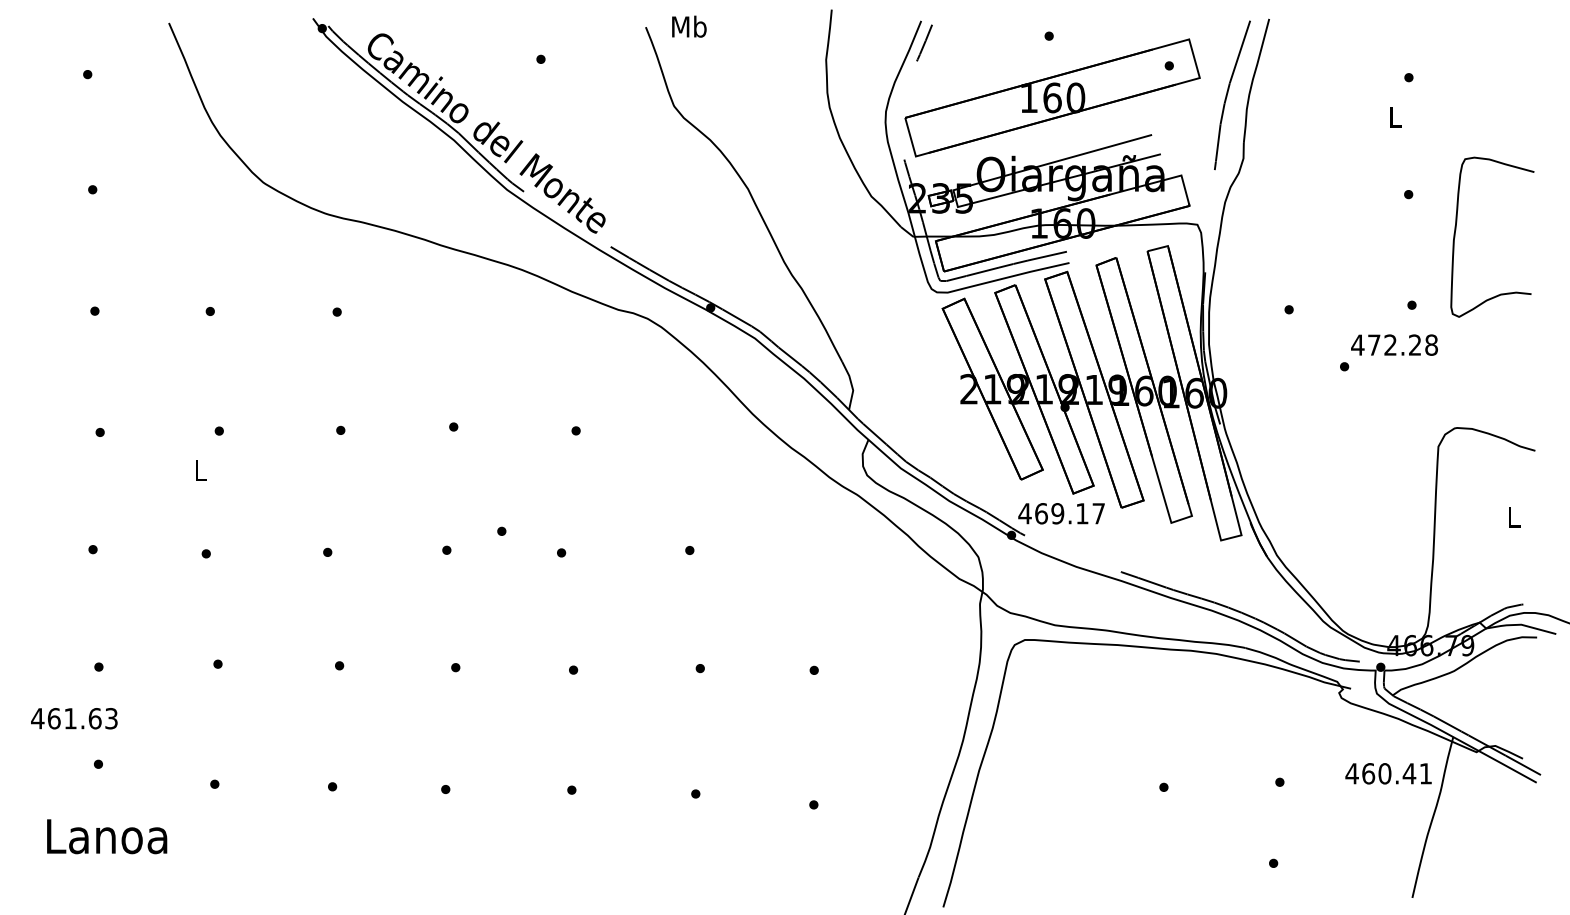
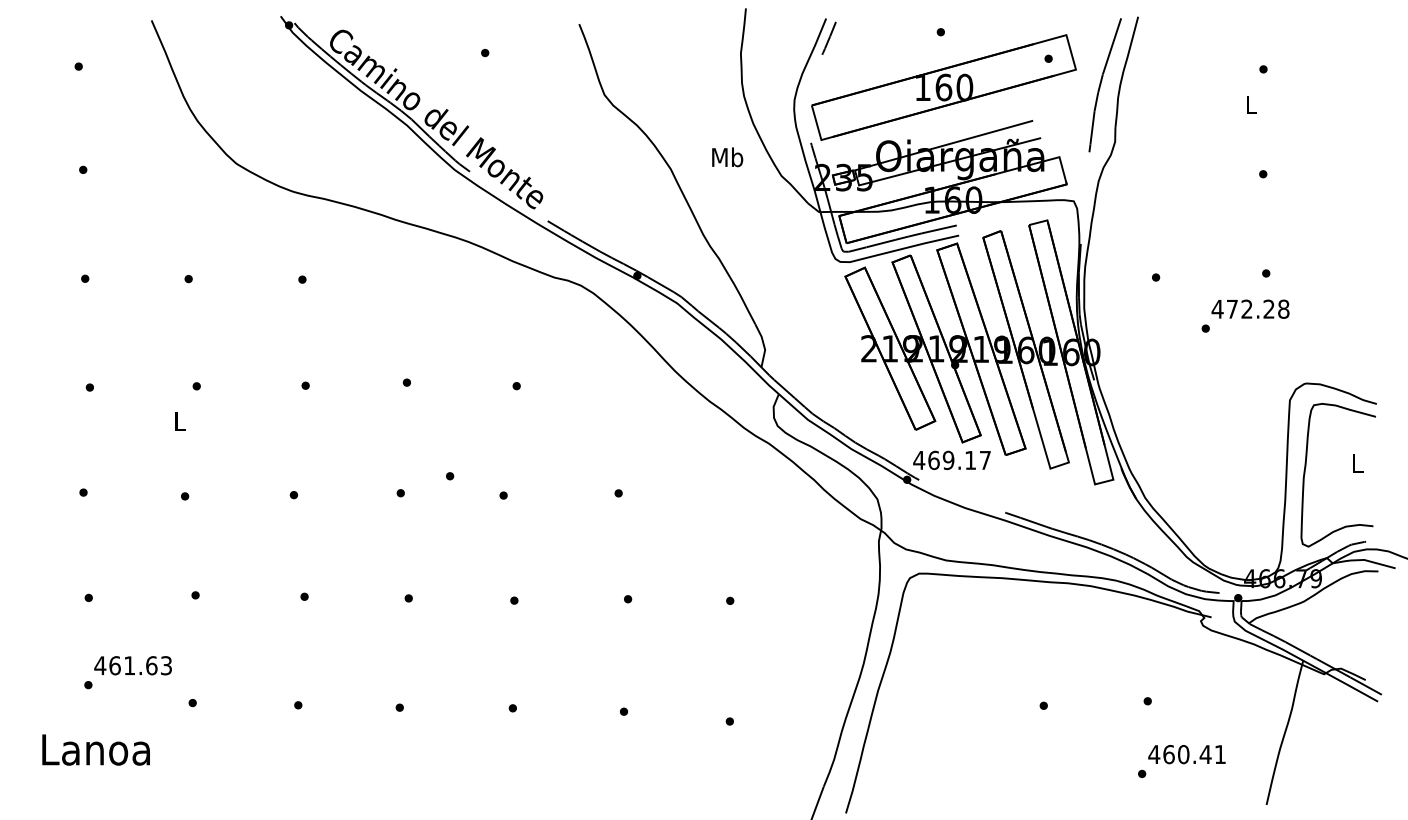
text: (689, 26) -> (727, 157), moved
curve: (1456, 230) -> (1306, 469), moved
text: (74, 718) -> (133, 665), moved
text: (1388, 773) -> (1186, 754), moved

